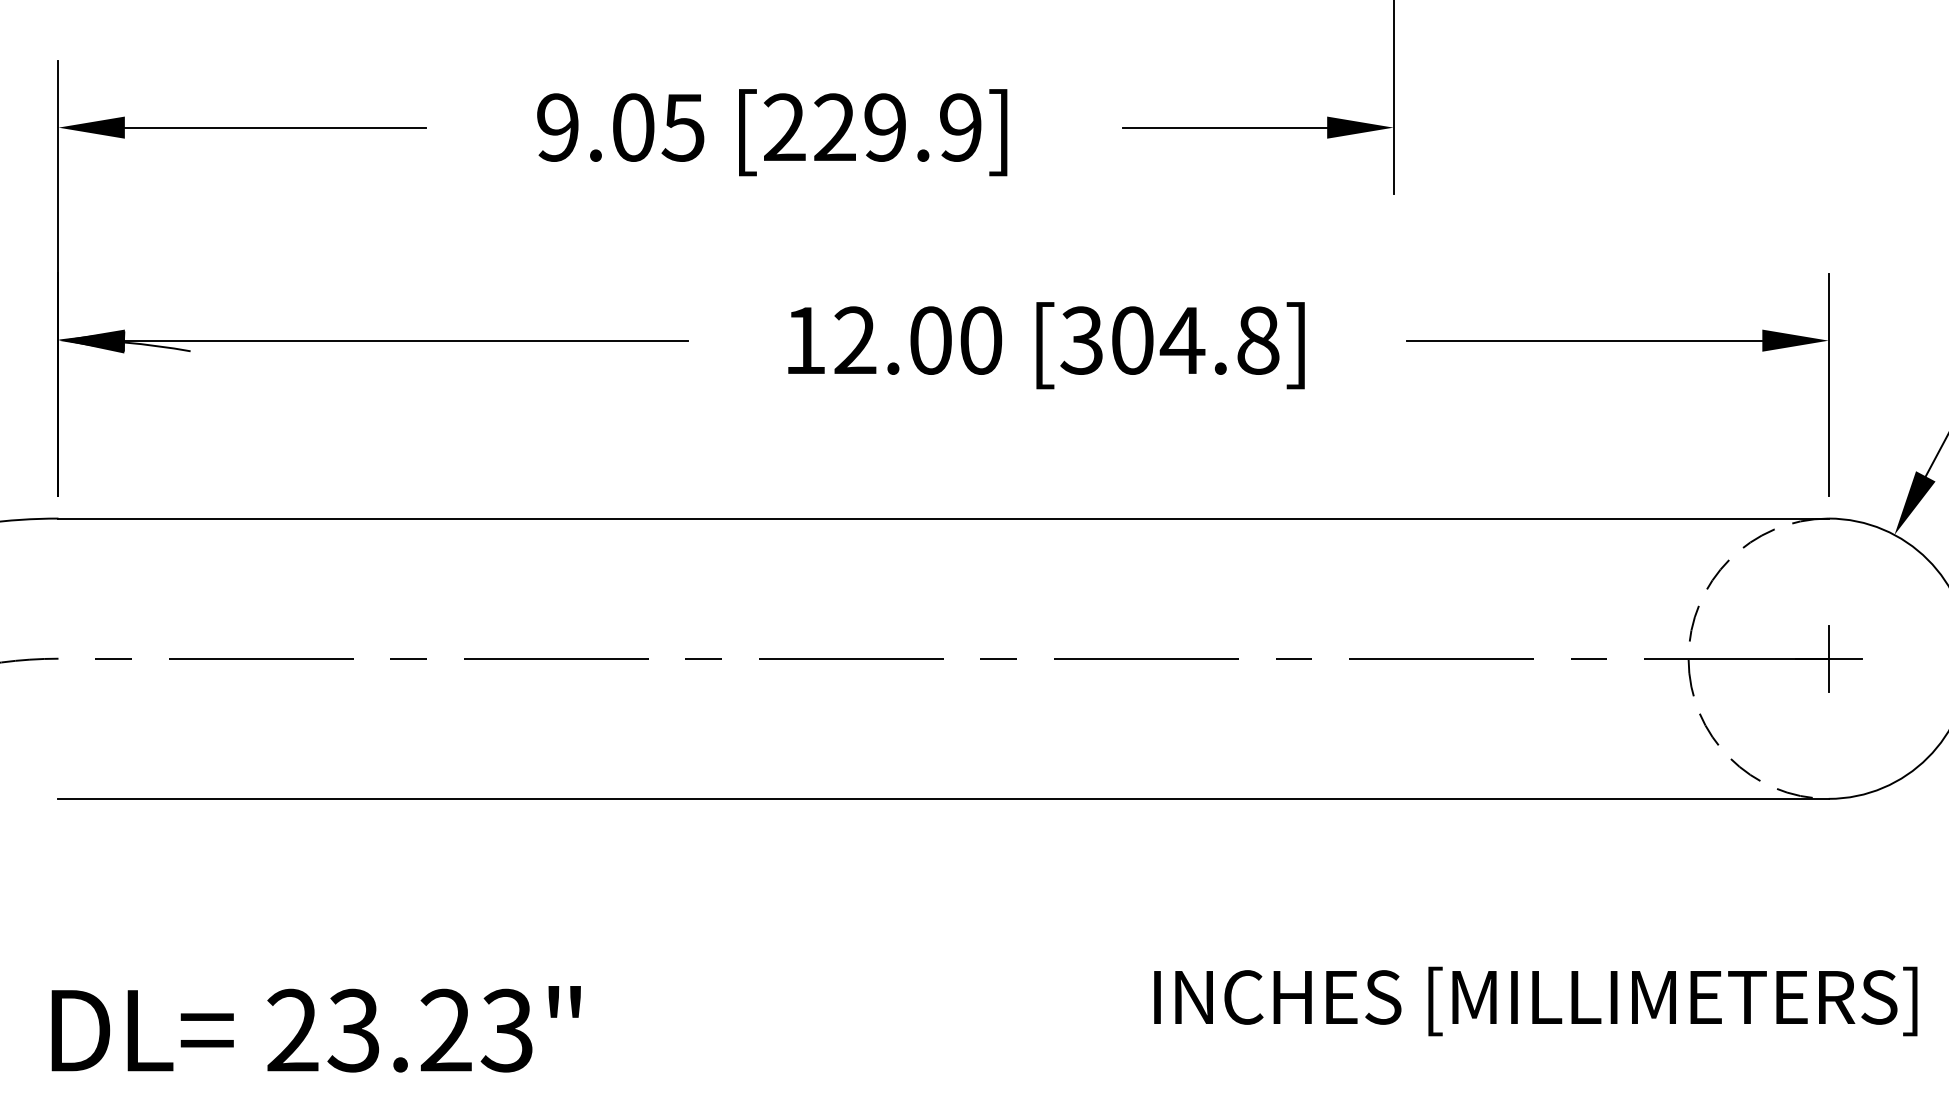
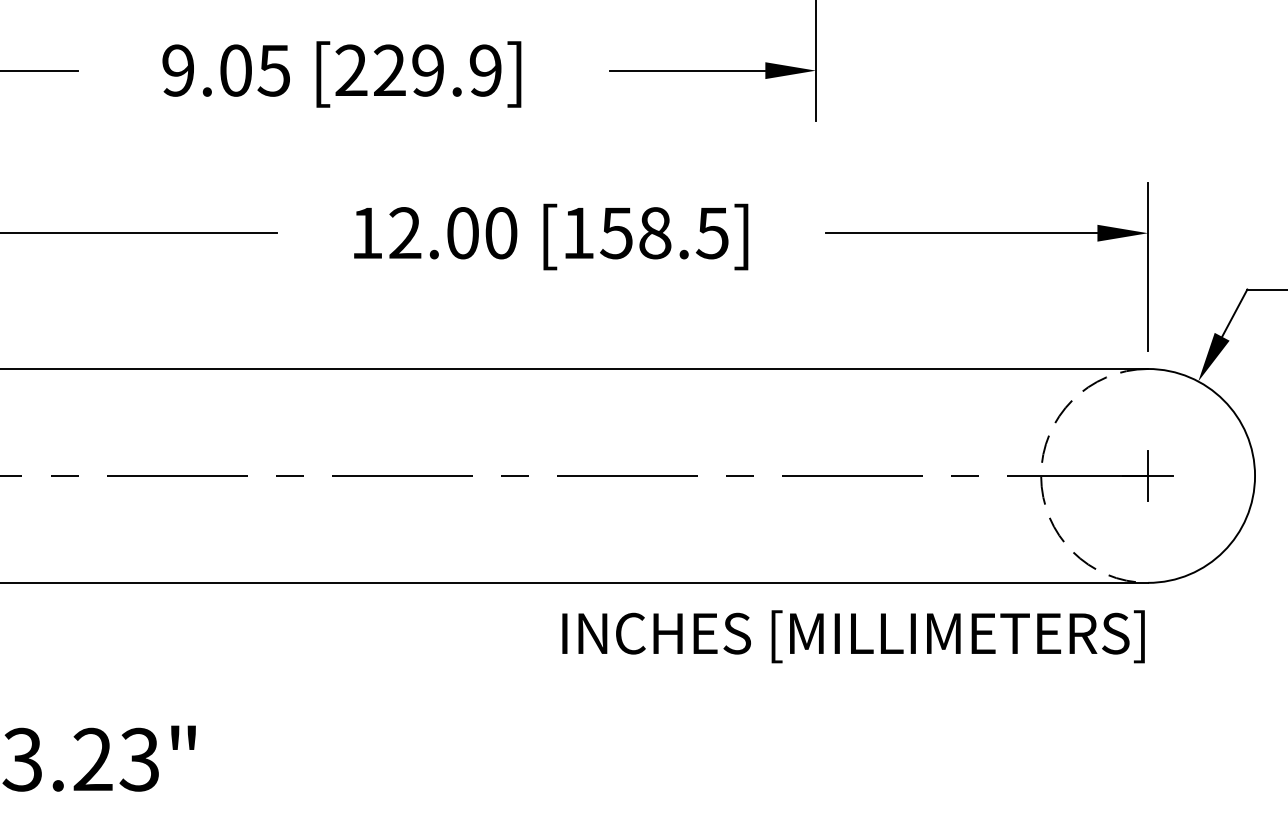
text: (1169, 340) -> (645, 233), [304.8] -> [158.5]
text: (1535, 1001) -> (853, 636), moved

